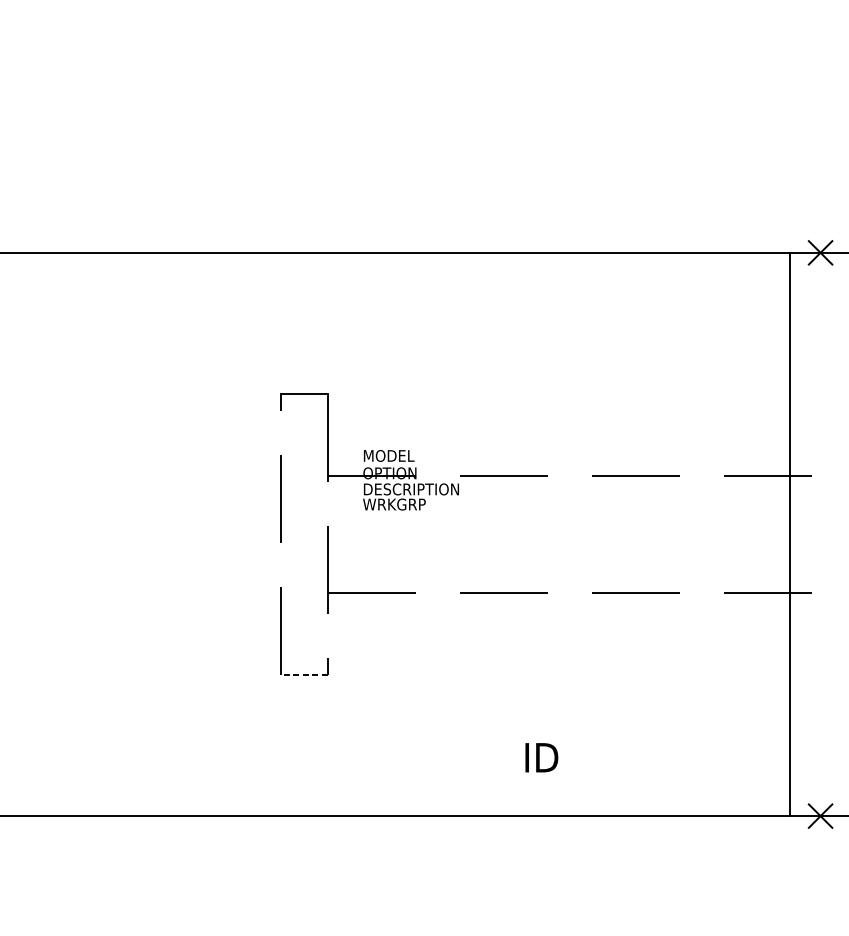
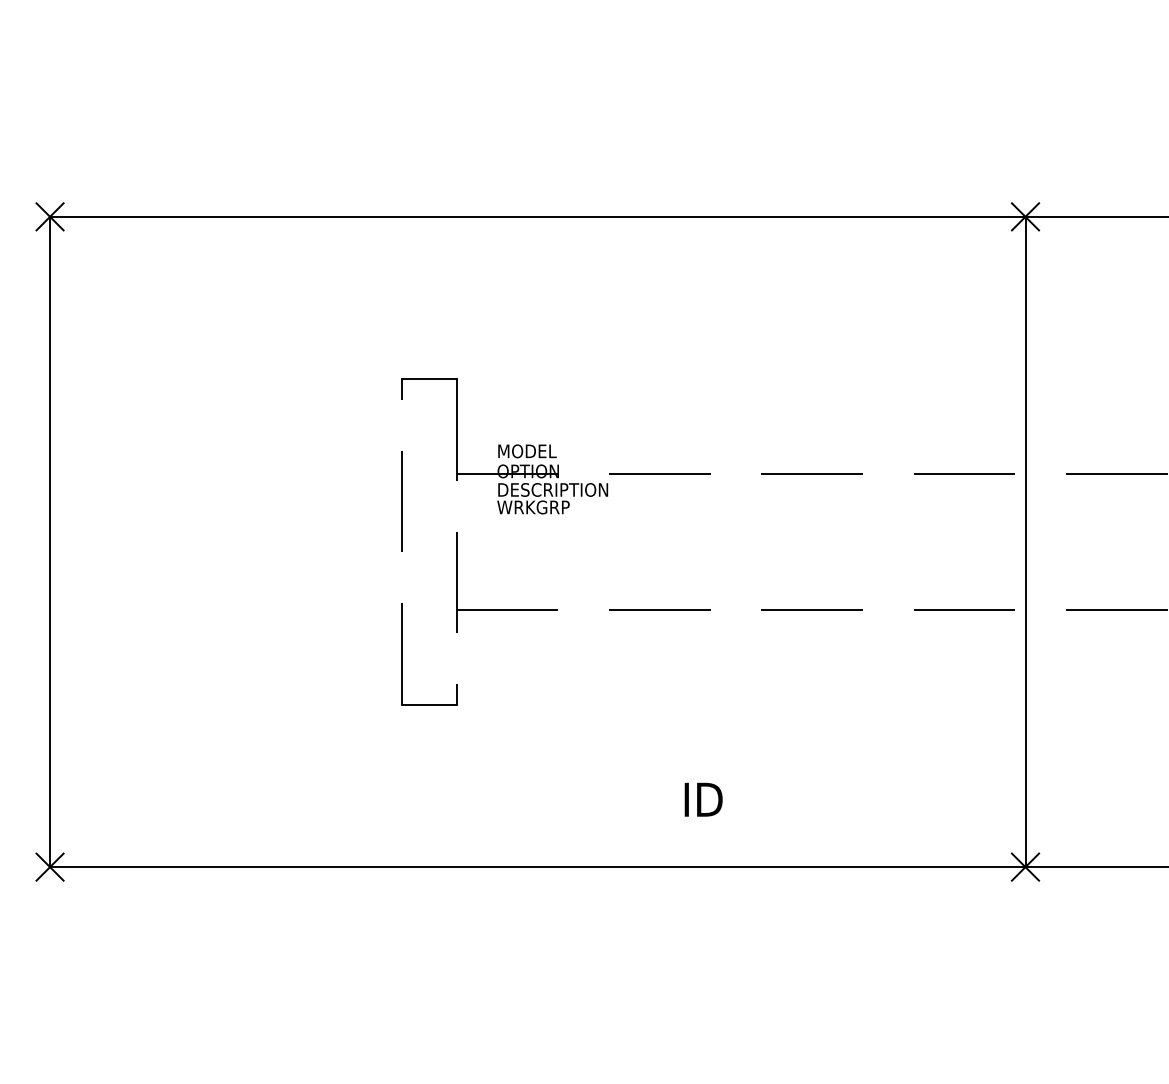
line: (790, 534) -> (1025, 541), moved
line: (303, 675) -> (428, 704), dashed -> solid

